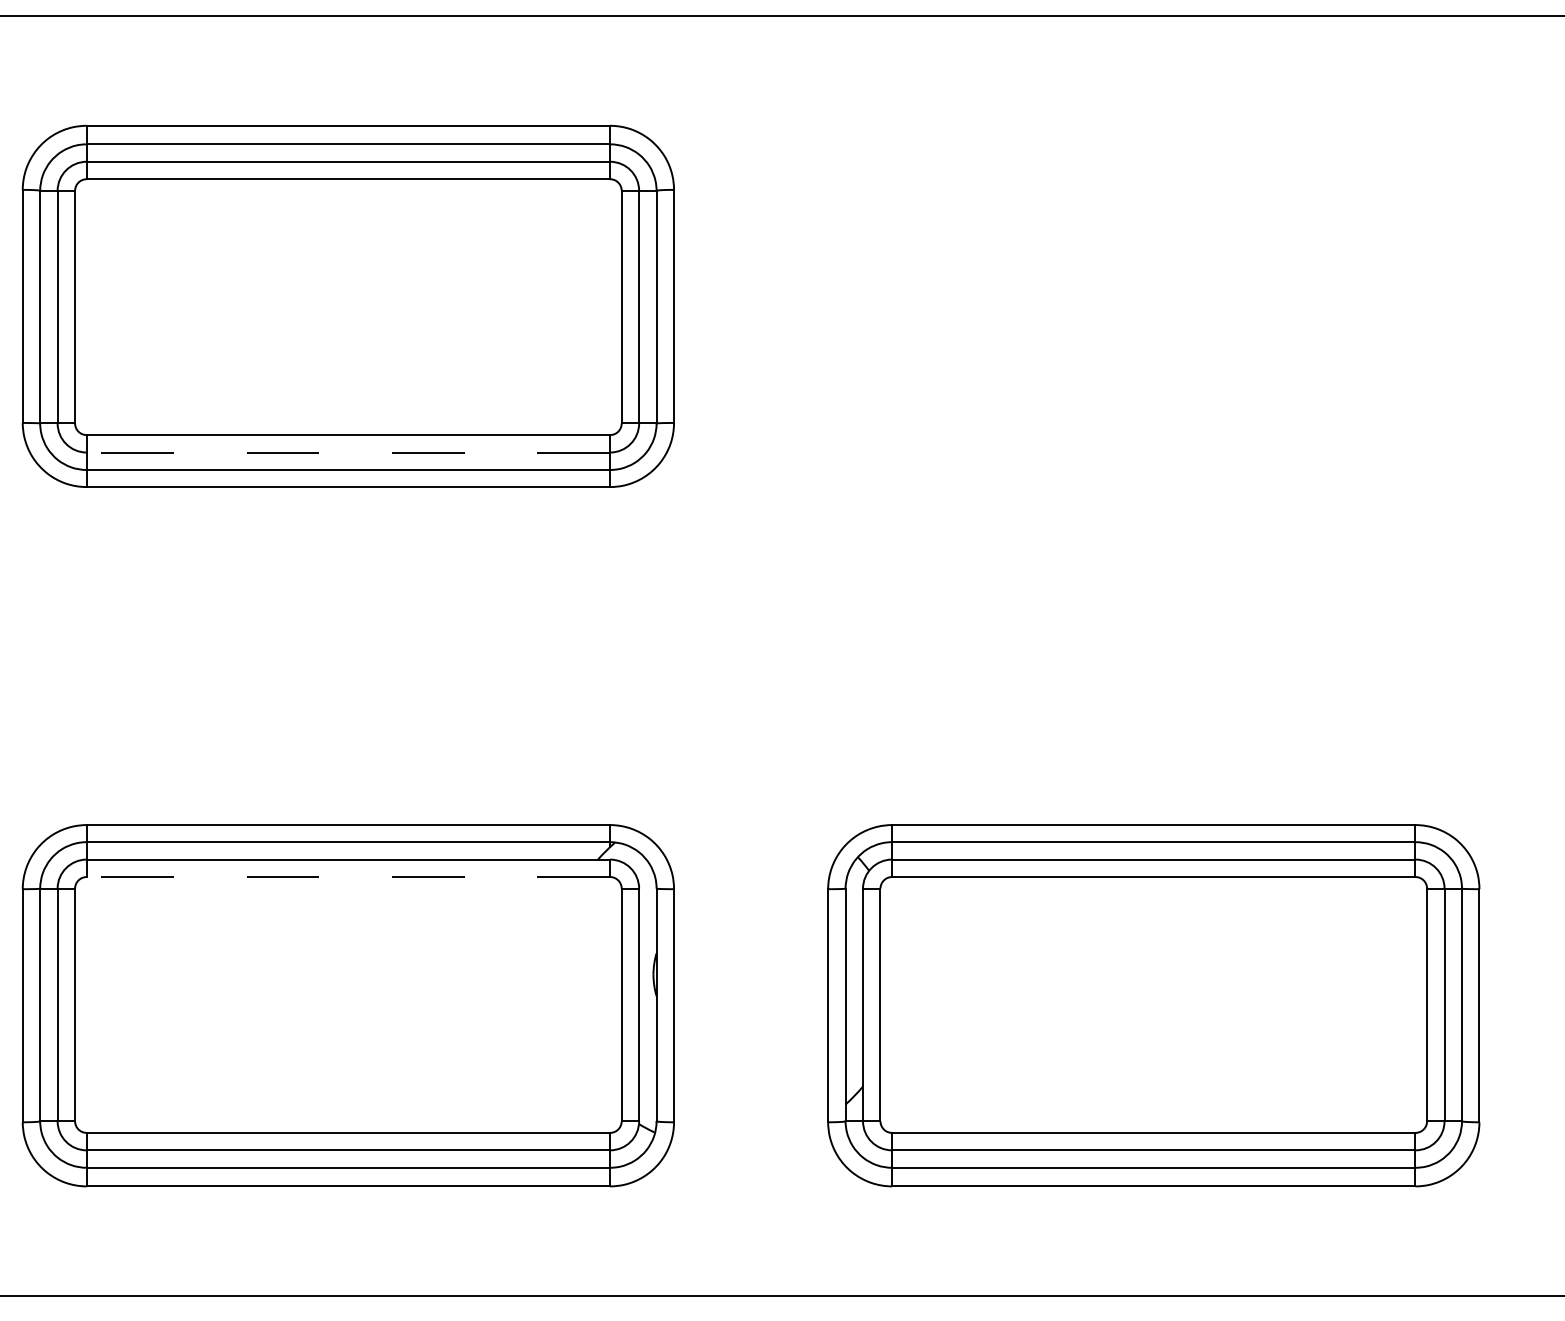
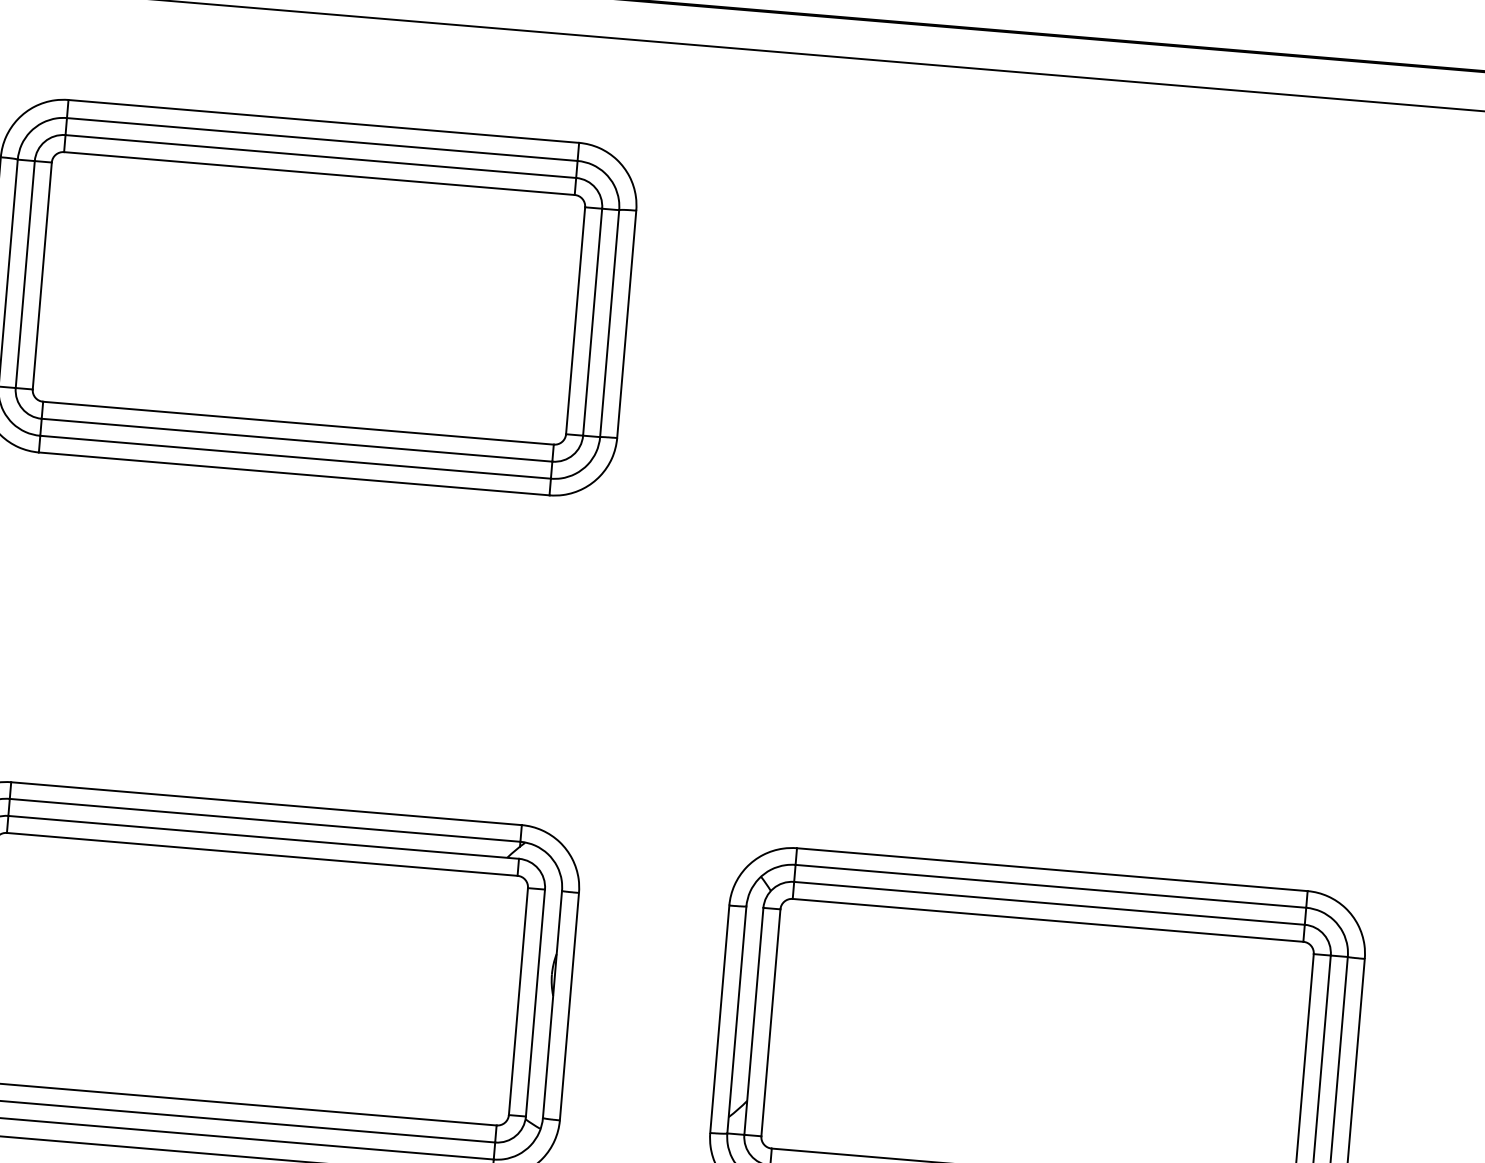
line: (348, 452) -> (297, 440), dashed -> solid
line: (348, 877) -> (262, 854), dashed -> solid

